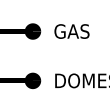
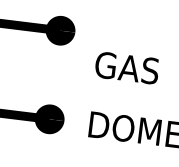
text: (71, 31) -> (126, 67), moved

